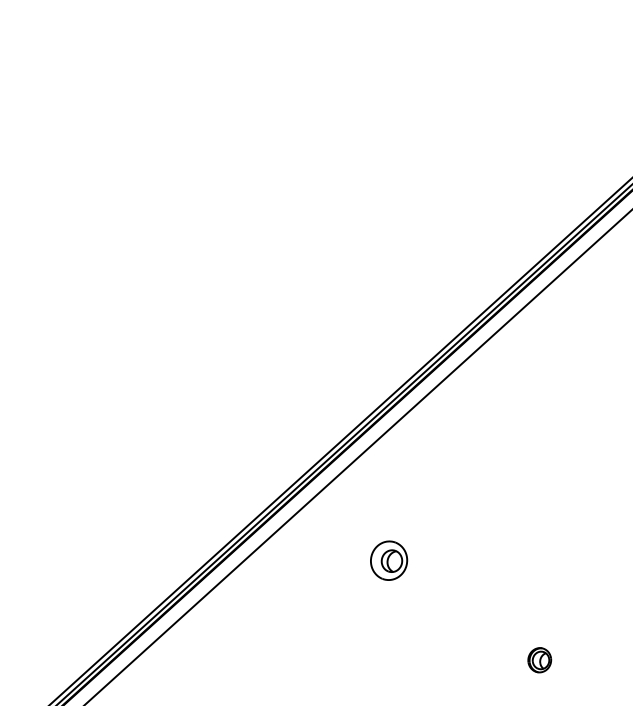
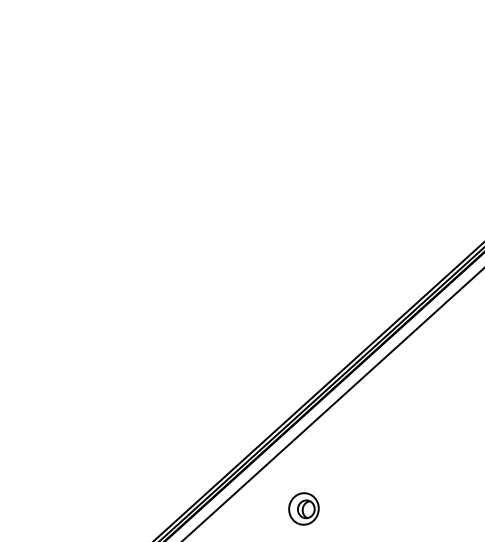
part: (389, 560) -> (304, 508), moved

